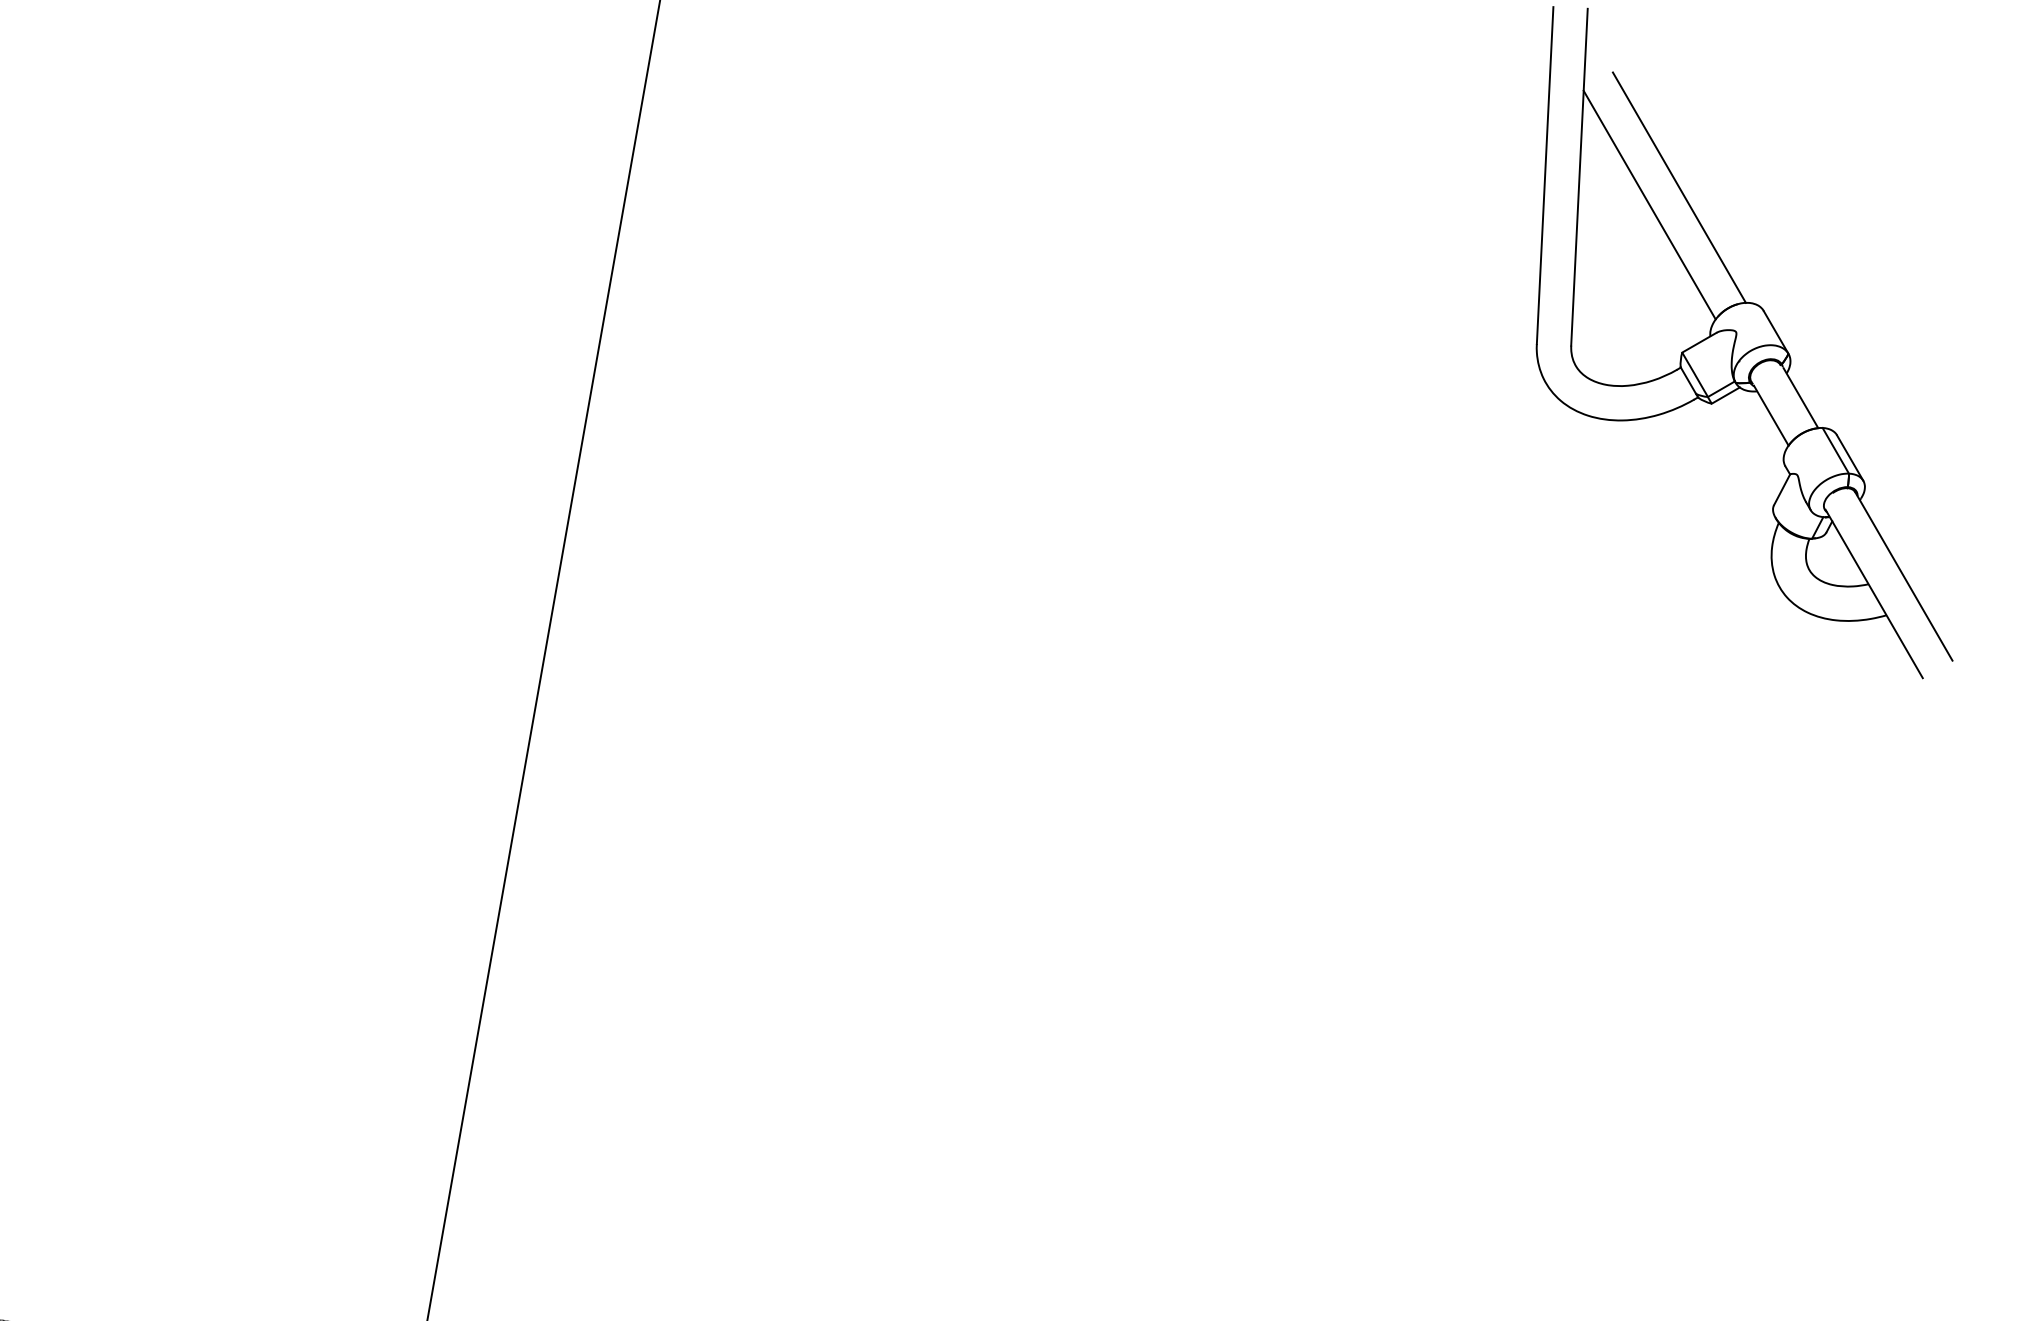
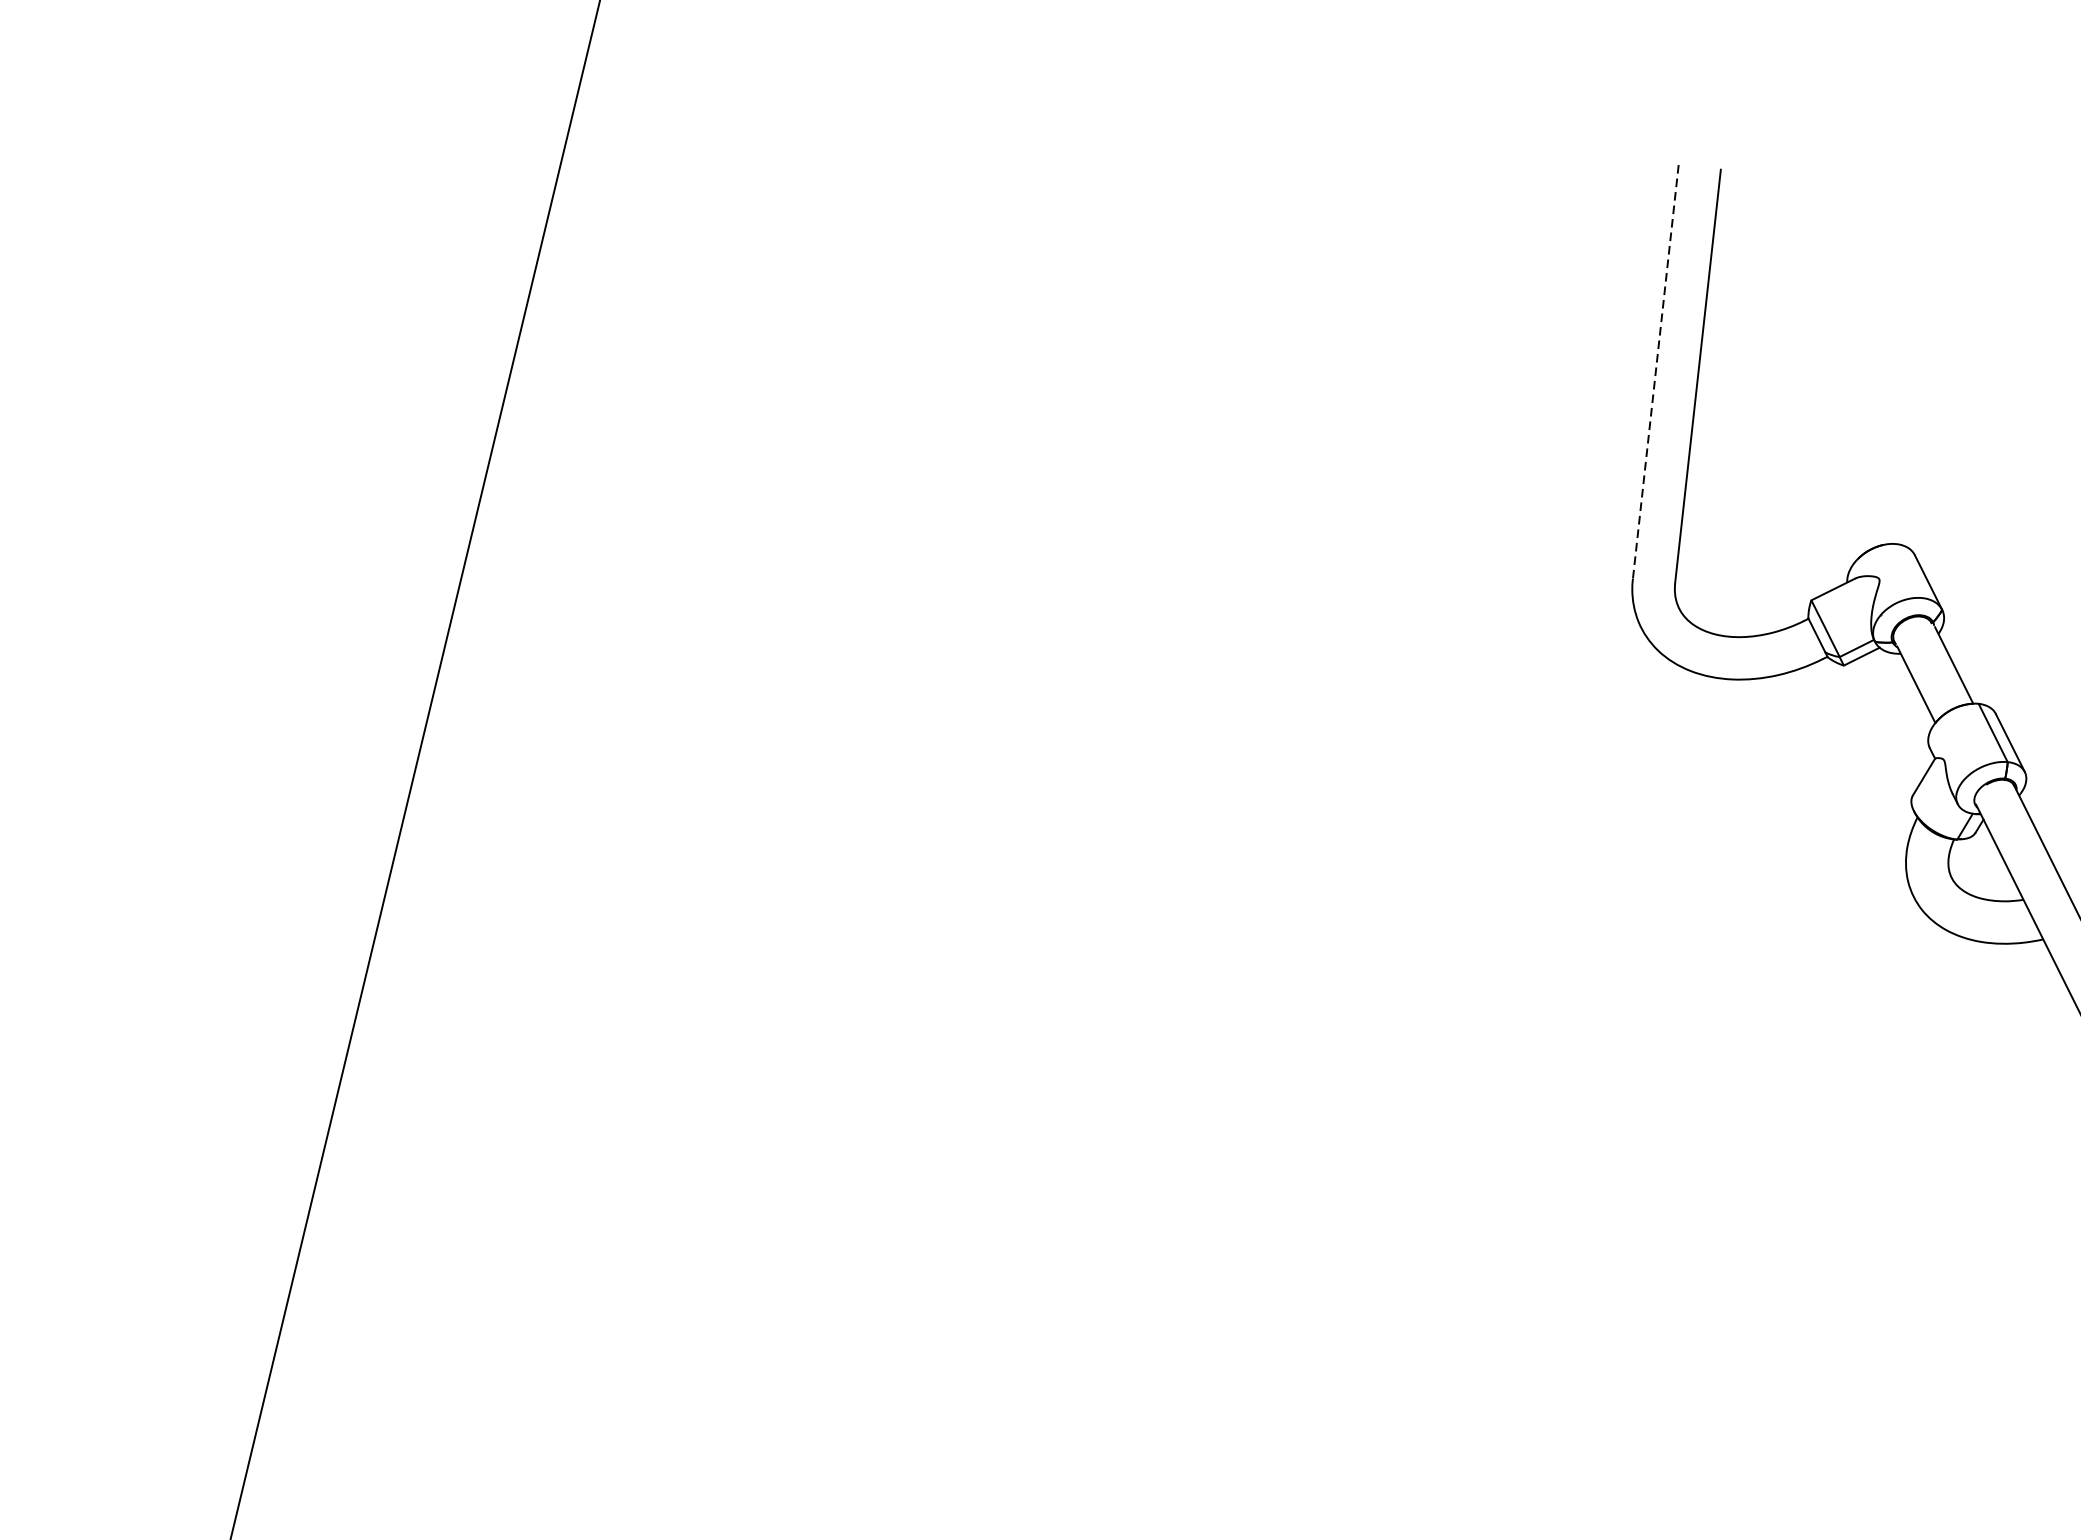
line: (1545, 175) -> (1656, 371), solid -> dashed
line: (1678, 187) -> (1819, 396), removed
line: (1649, 204) -> (1782, 415), removed

